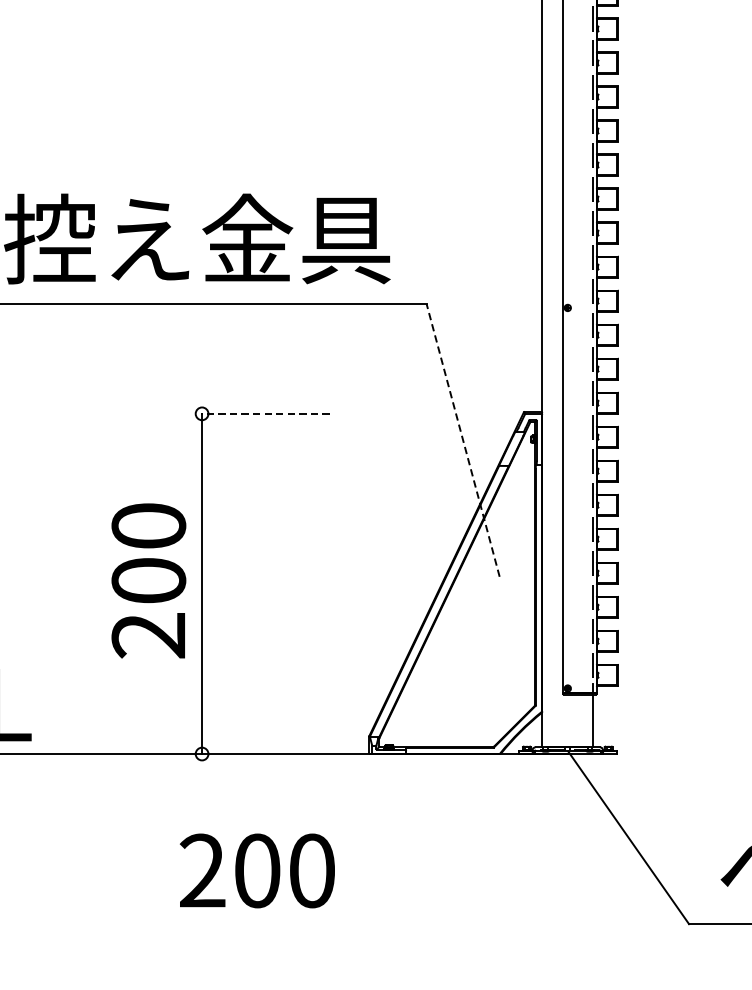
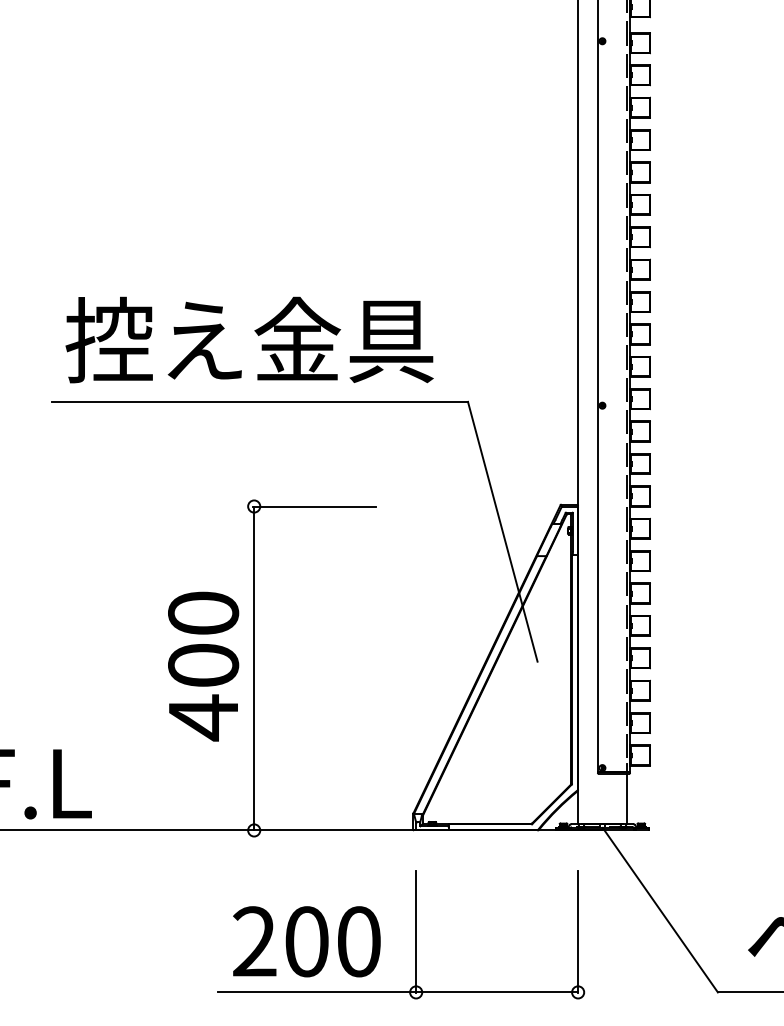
line: (265, 413) -> (314, 506), dashed -> solid
line: (462, 440) -> (502, 531), dashed -> solid
text: (147, 635) -> (202, 717), 200 -> 400
part: (371, 863) -> (415, 934), added

